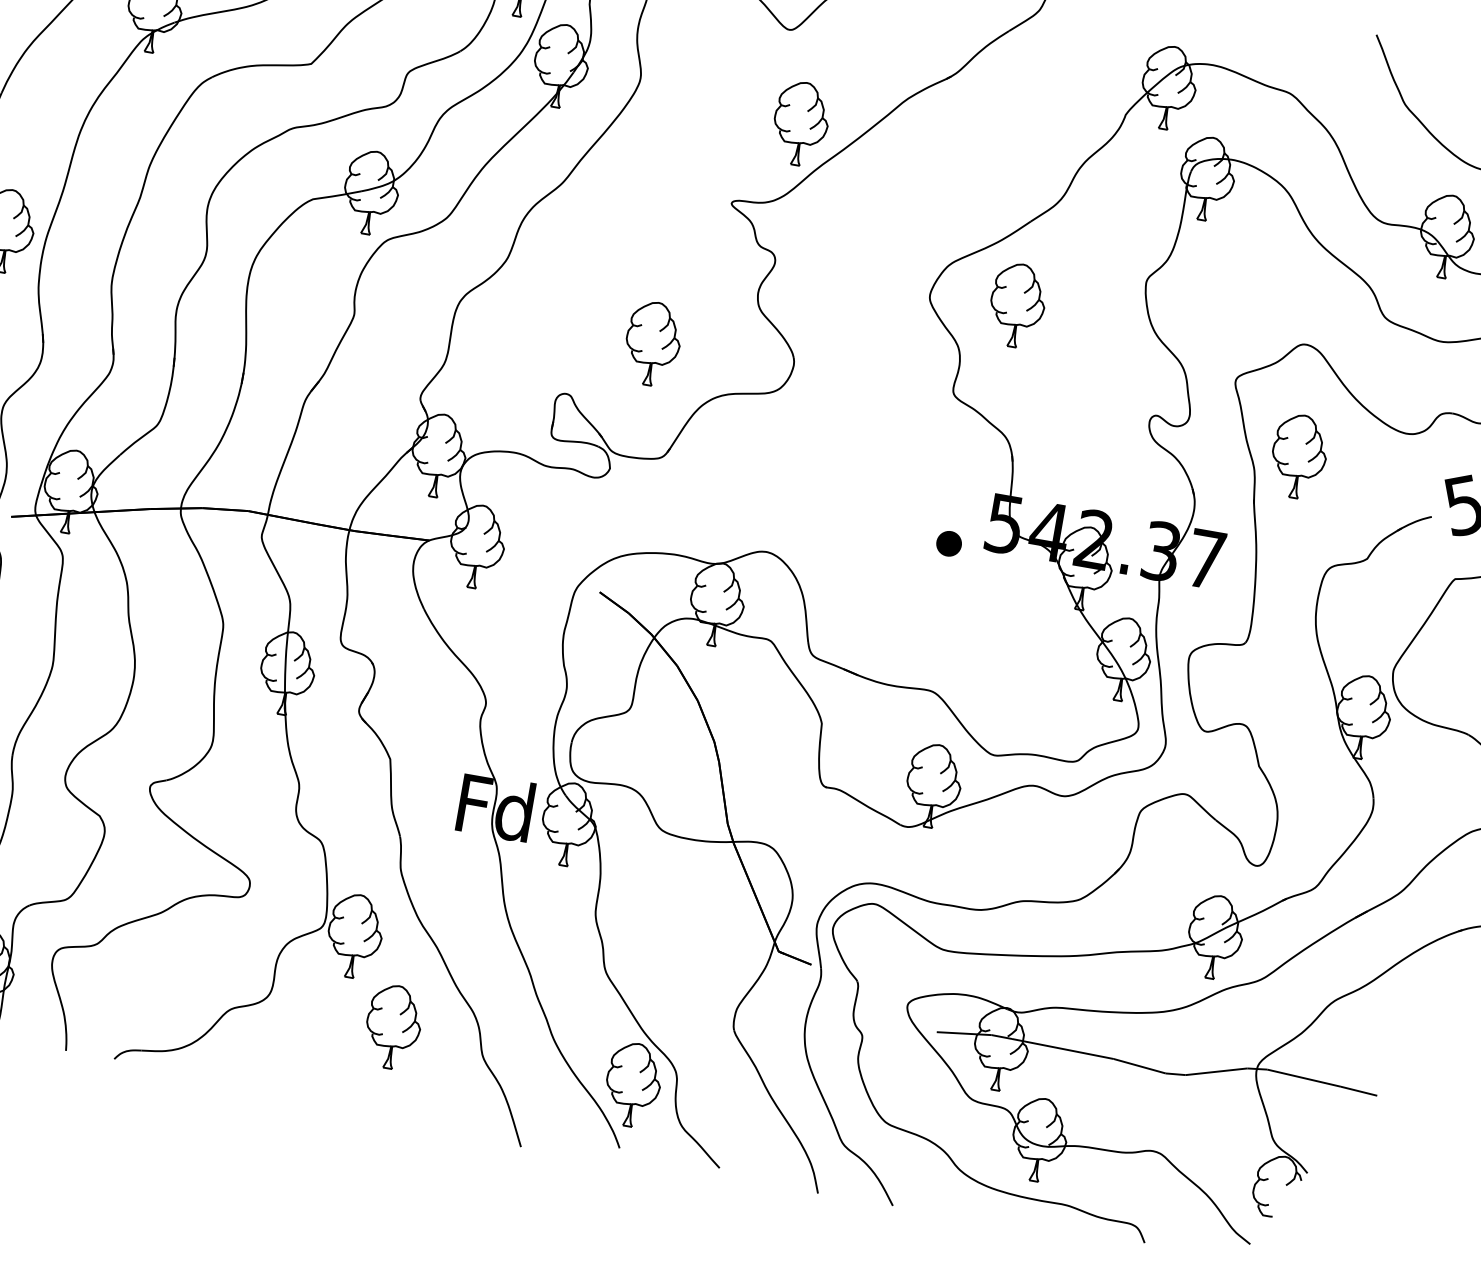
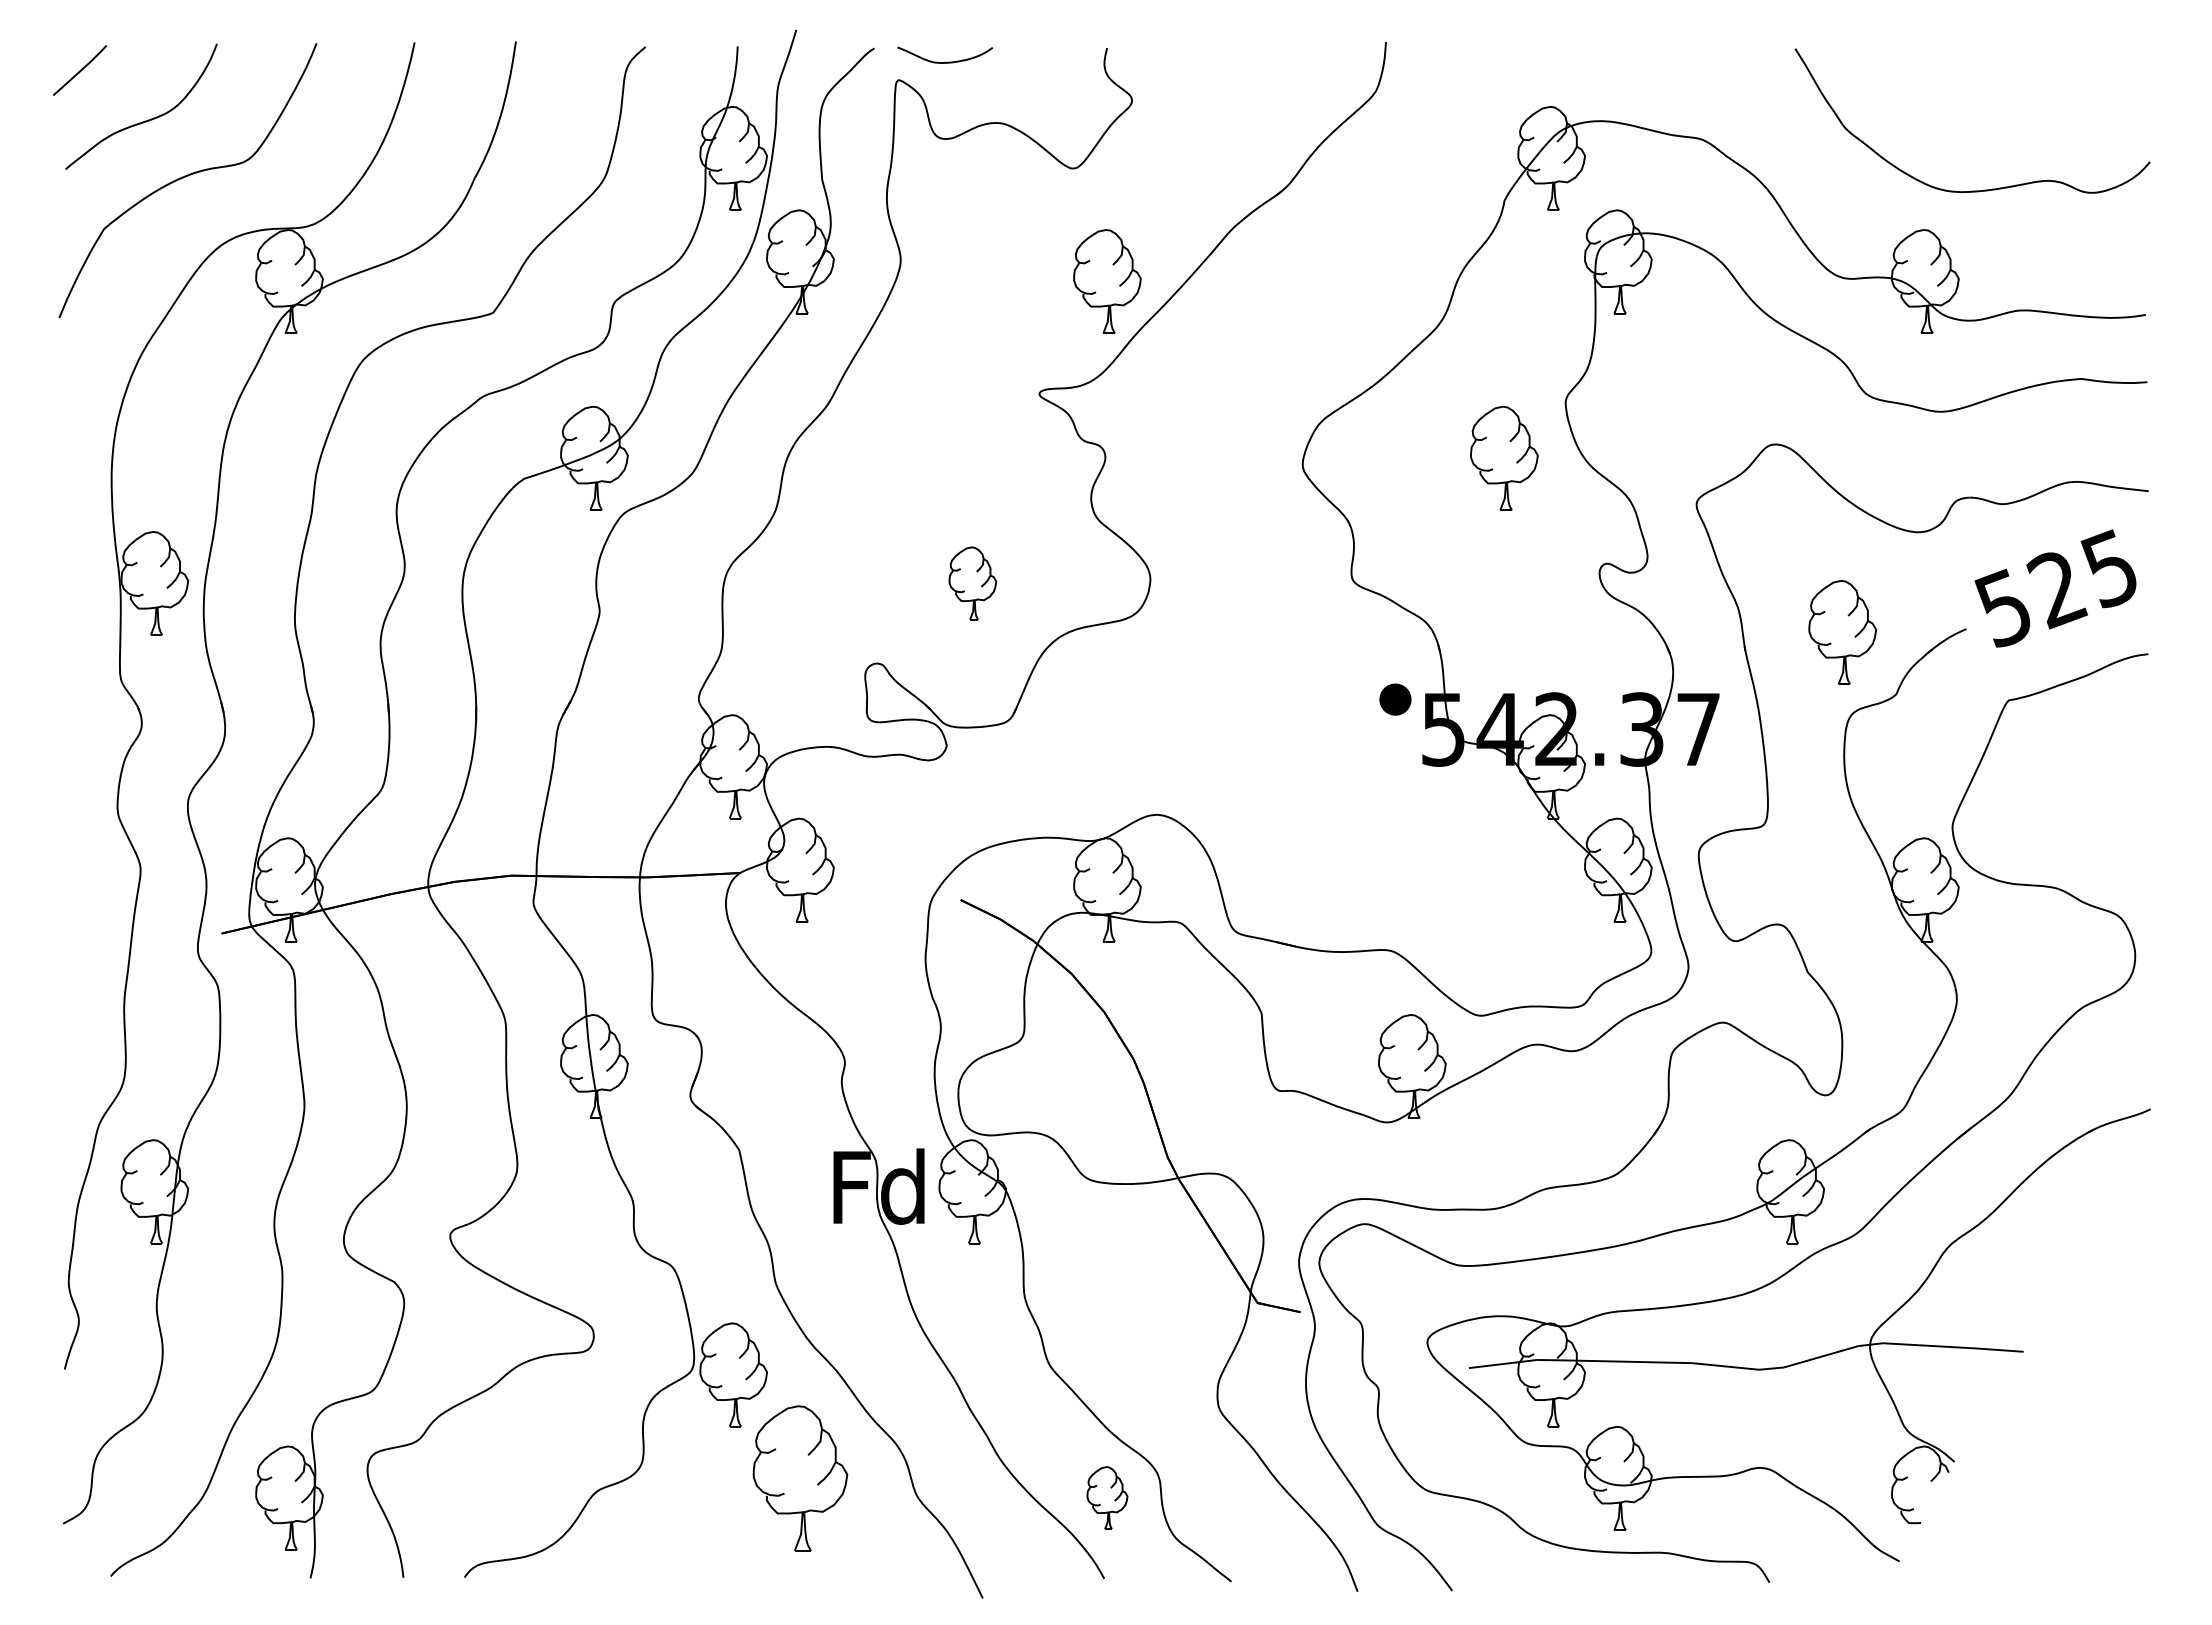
part: (1017, 304) -> (1504, 457), moved
part: (652, 343) -> (972, 583), size x0.7
part: (1298, 456) -> (1842, 632), moved
part: (949, 543) -> (1395, 699), moved
part: (393, 1027) -> (800, 1478), size x1.4
part: (633, 1084) -> (1107, 1497), size x0.6

